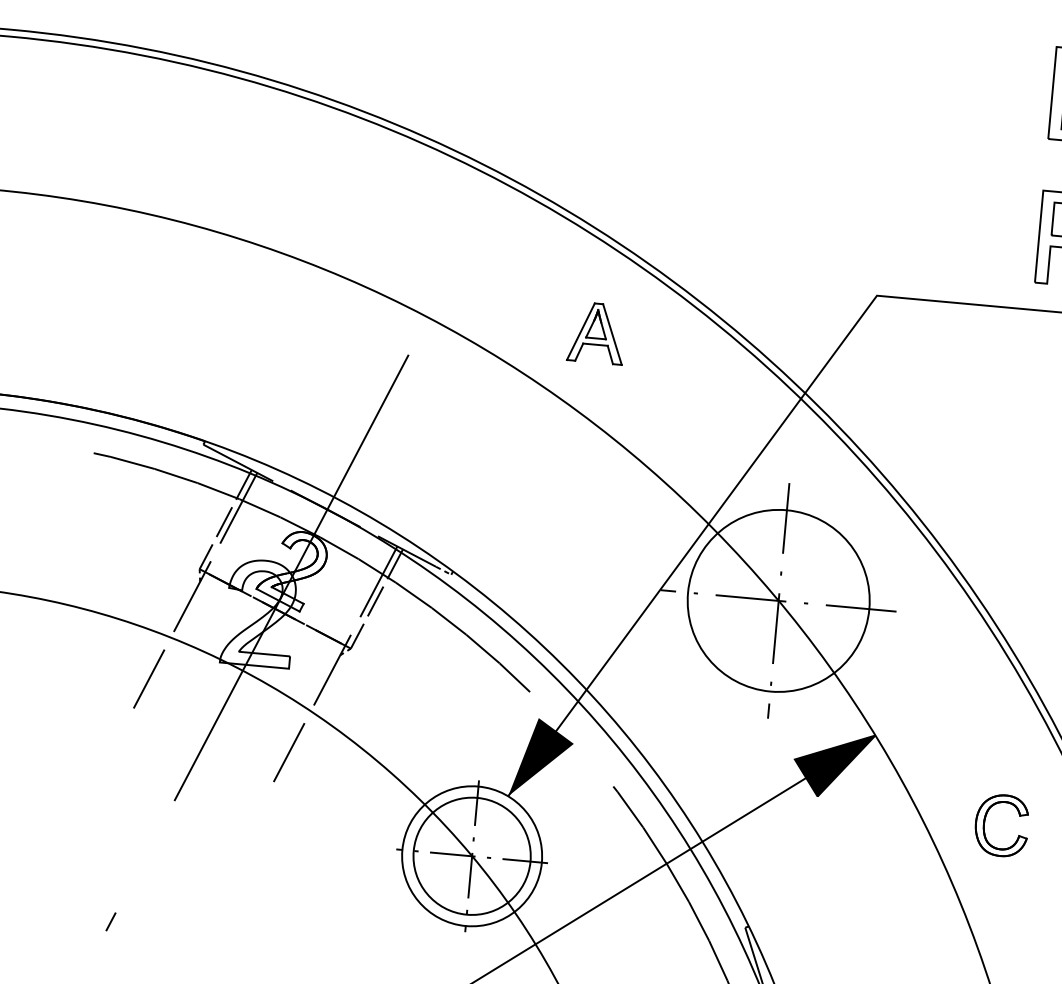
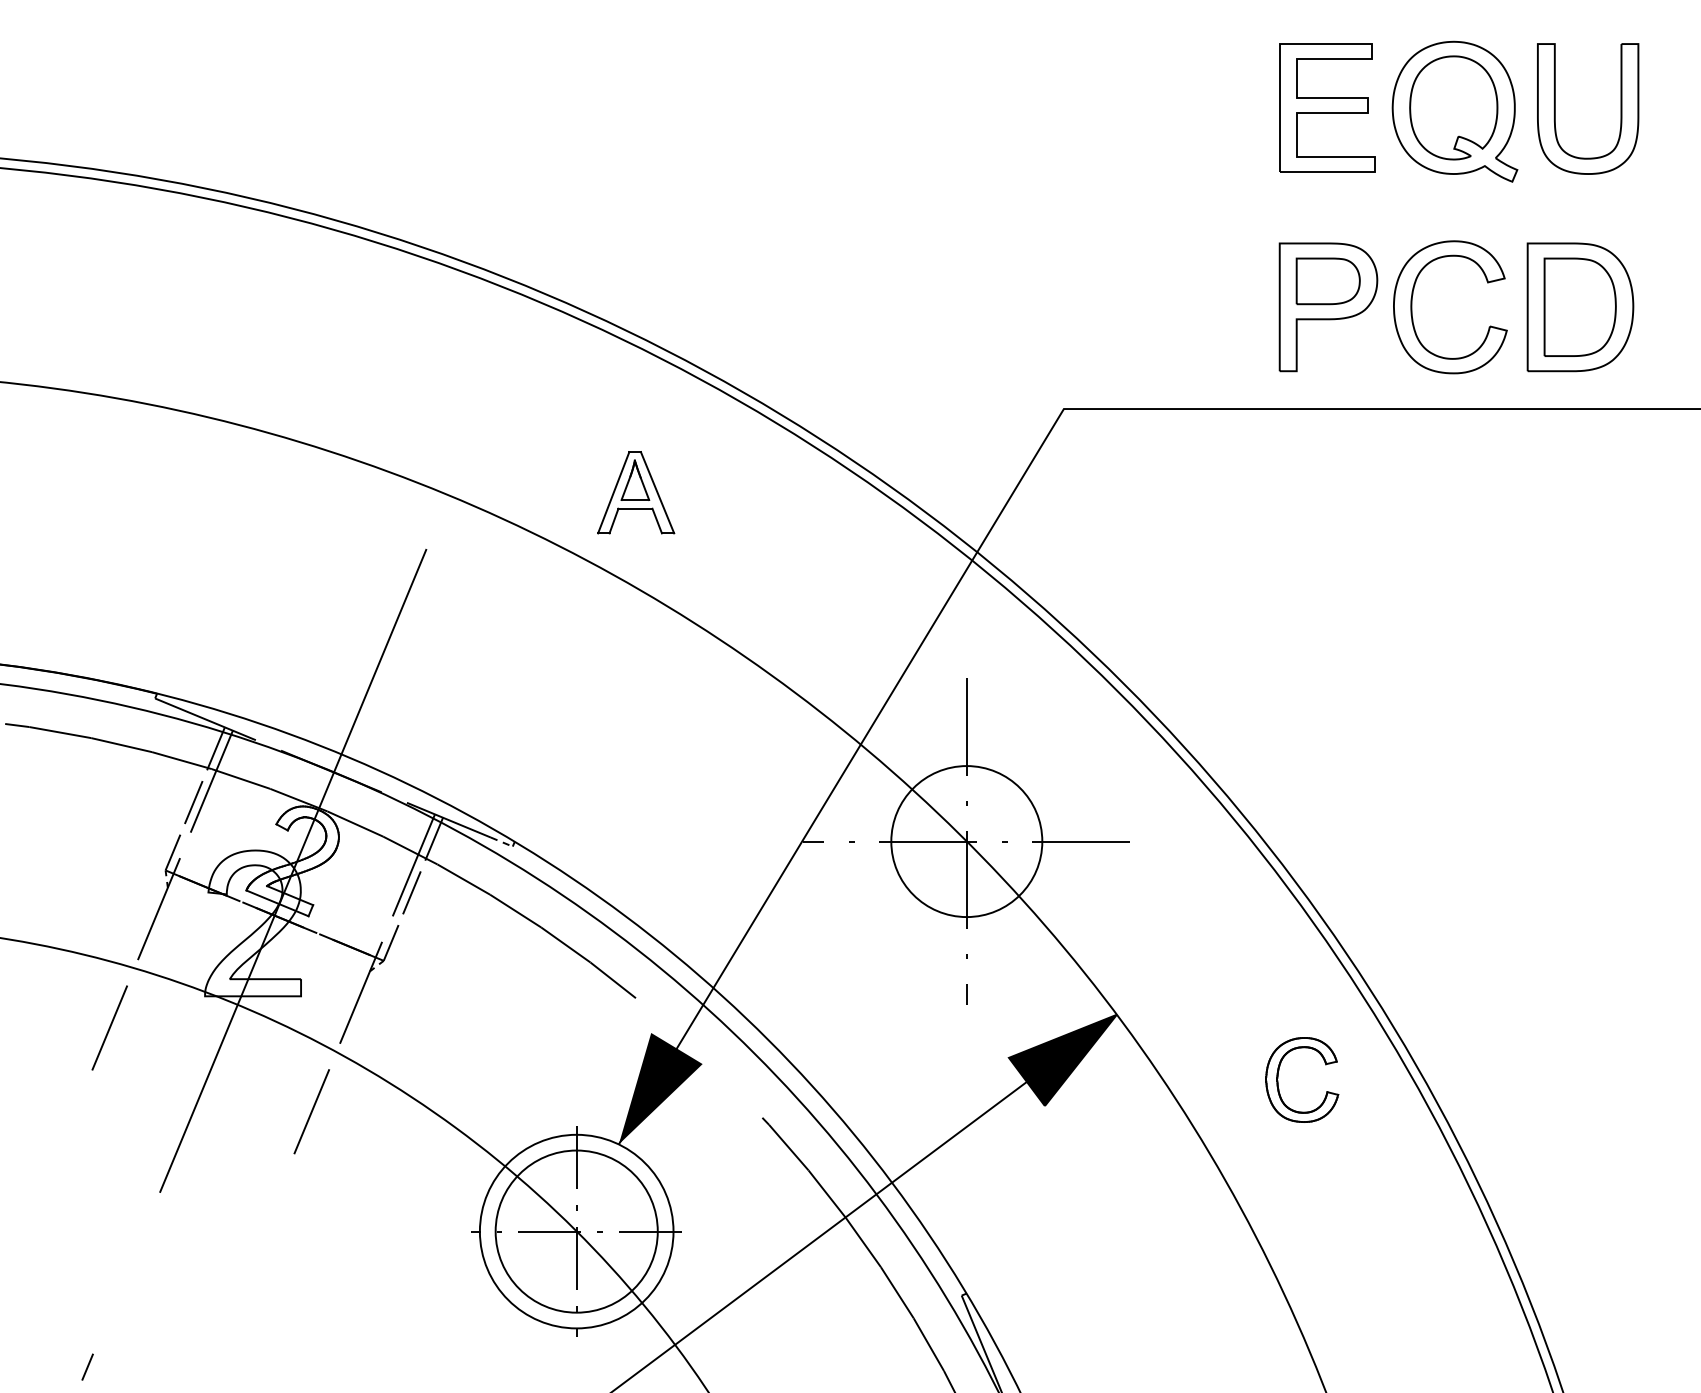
part: (597, 333) -> (636, 492), moved
circle: (778, 600) -> (966, 841), size x0.6
part: (984, 822) -> (1278, 1078), moved

